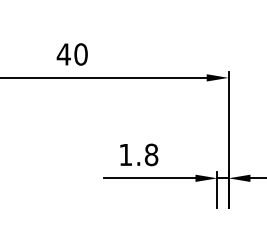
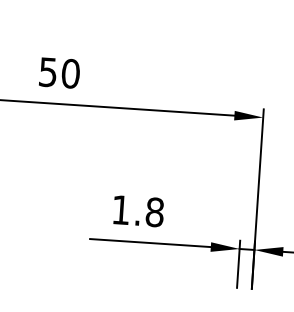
text: (63, 54) -> (47, 72), 40 -> 50

